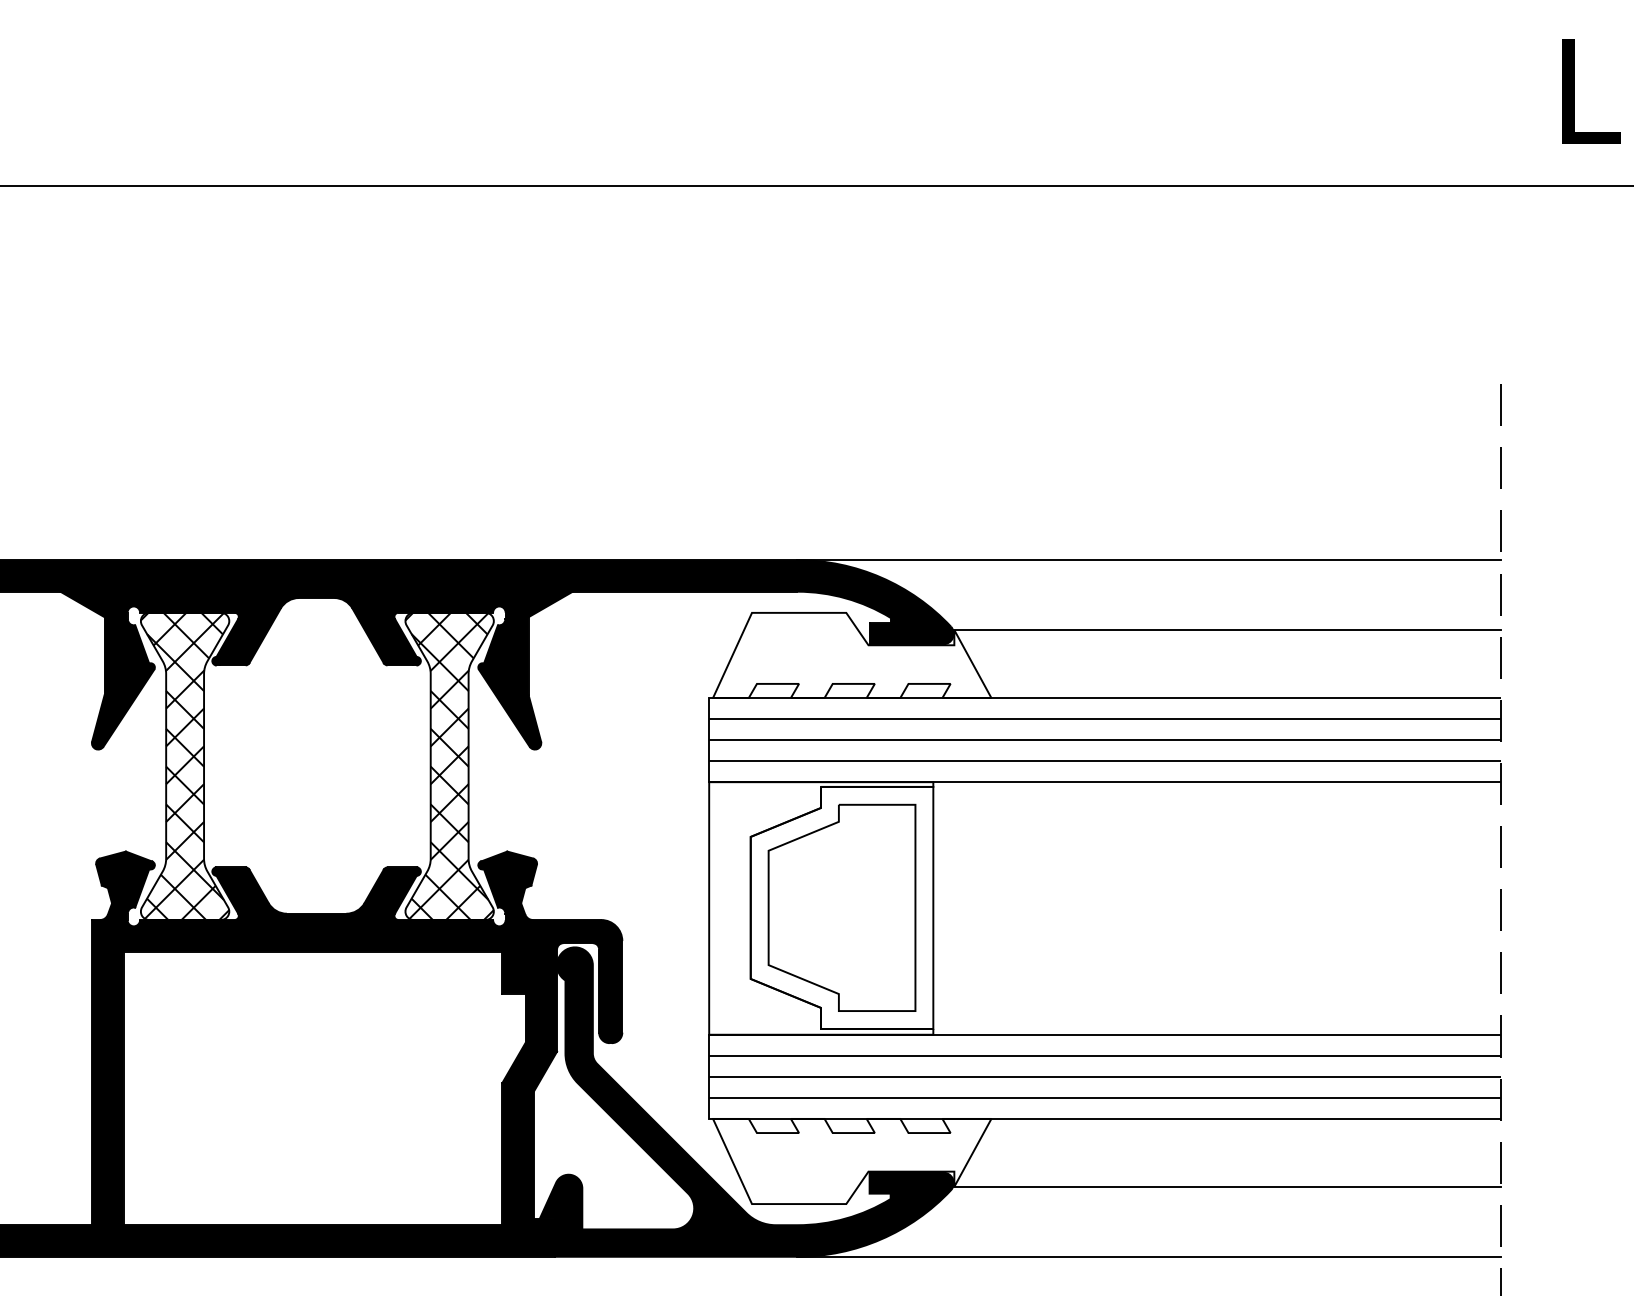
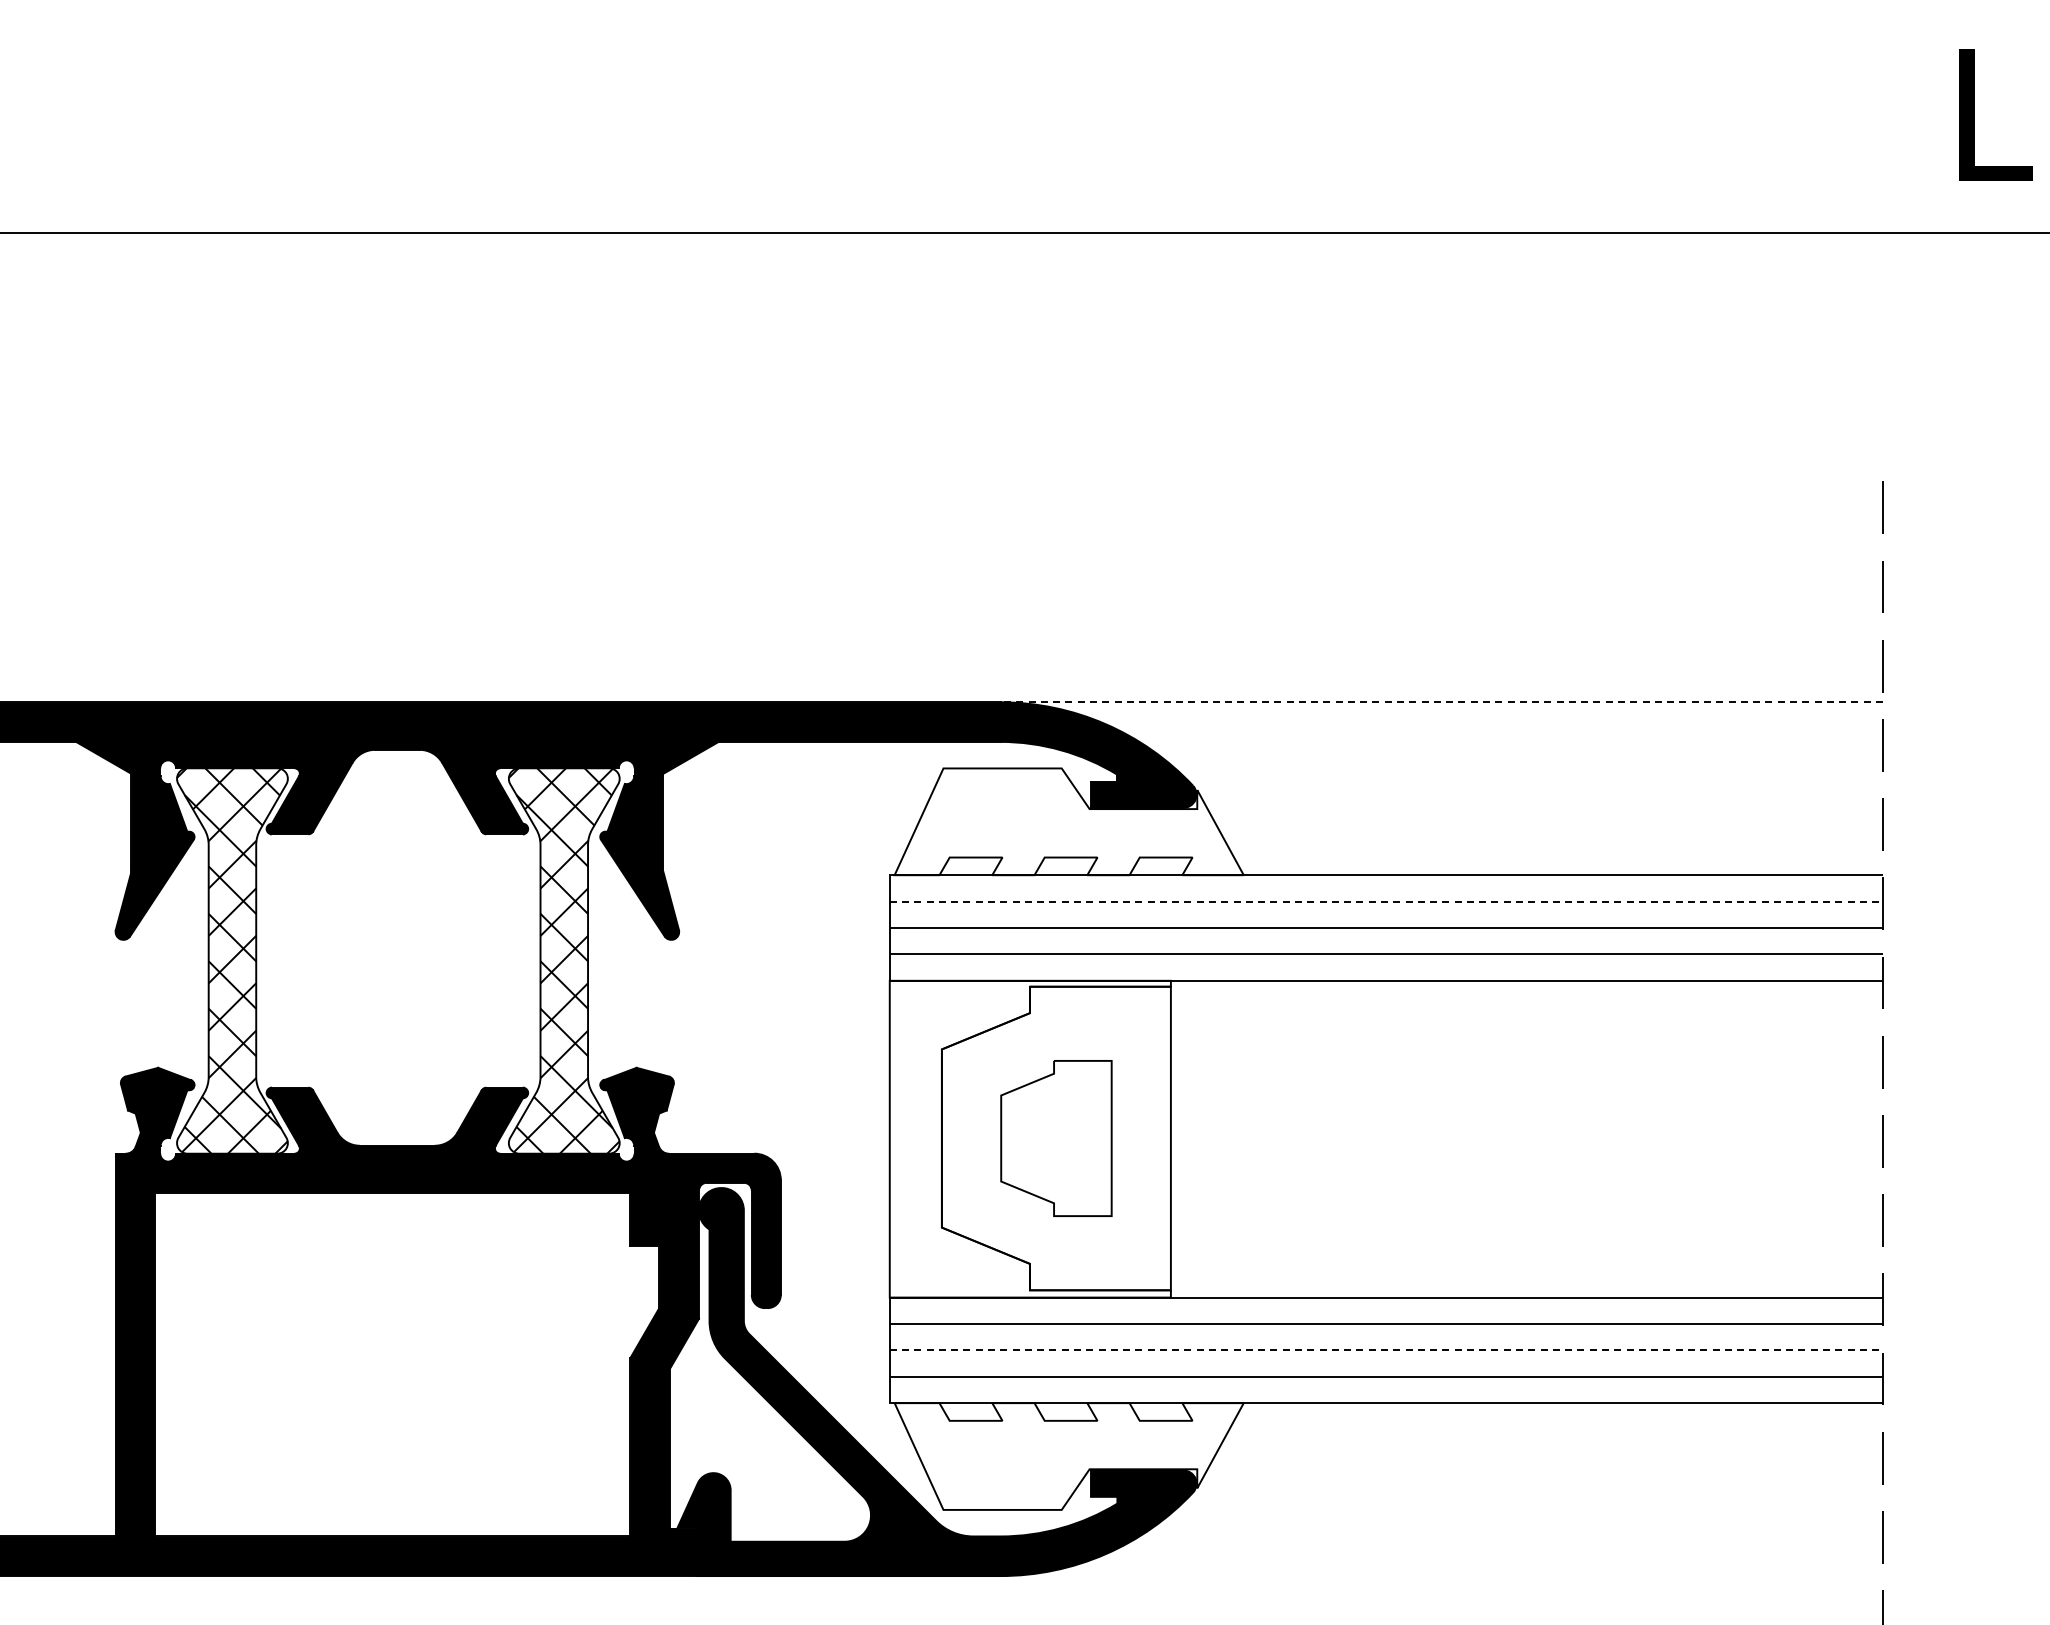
line: (1149, 560) -> (1441, 702), solid -> dashed
line: (1227, 630) -> (1539, 790), removed
line: (1105, 718) -> (1386, 901), solid -> dashed
part: (842, 907) -> (1056, 1138), size x0.6
line: (1105, 1076) -> (1386, 1350), solid -> dashed
line: (1227, 1186) -> (1539, 1488), removed
line: (1149, 1257) -> (1441, 1576), removed

